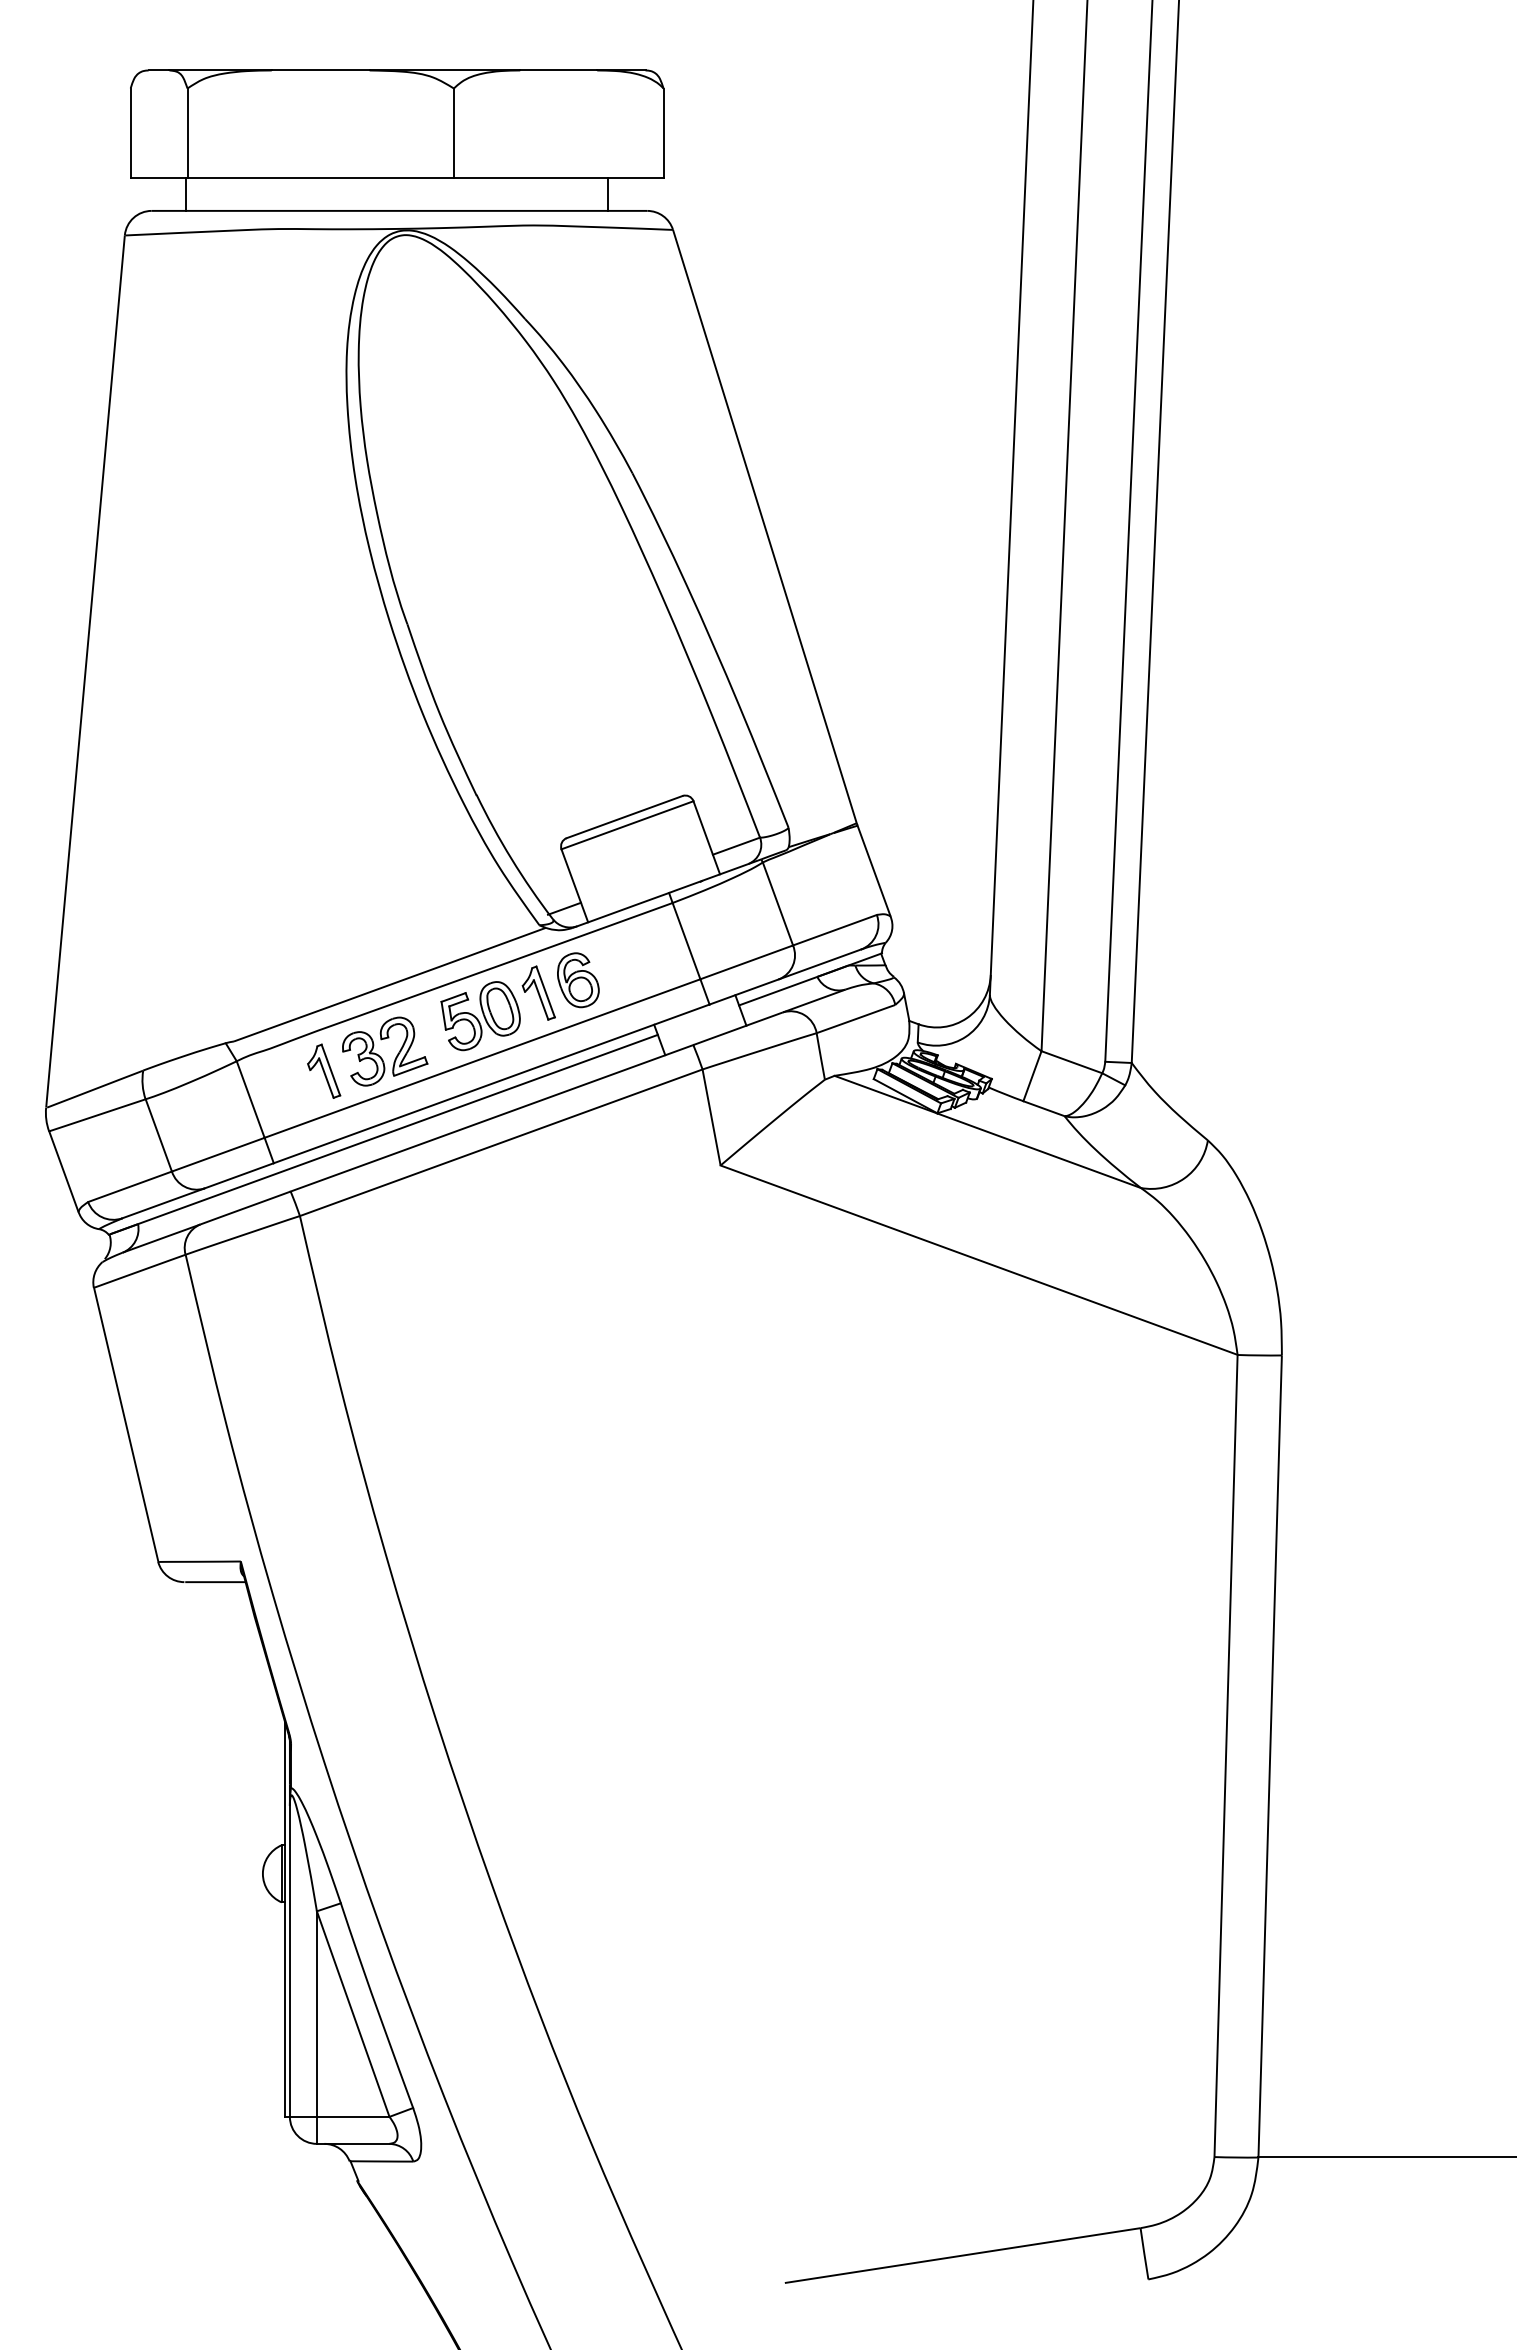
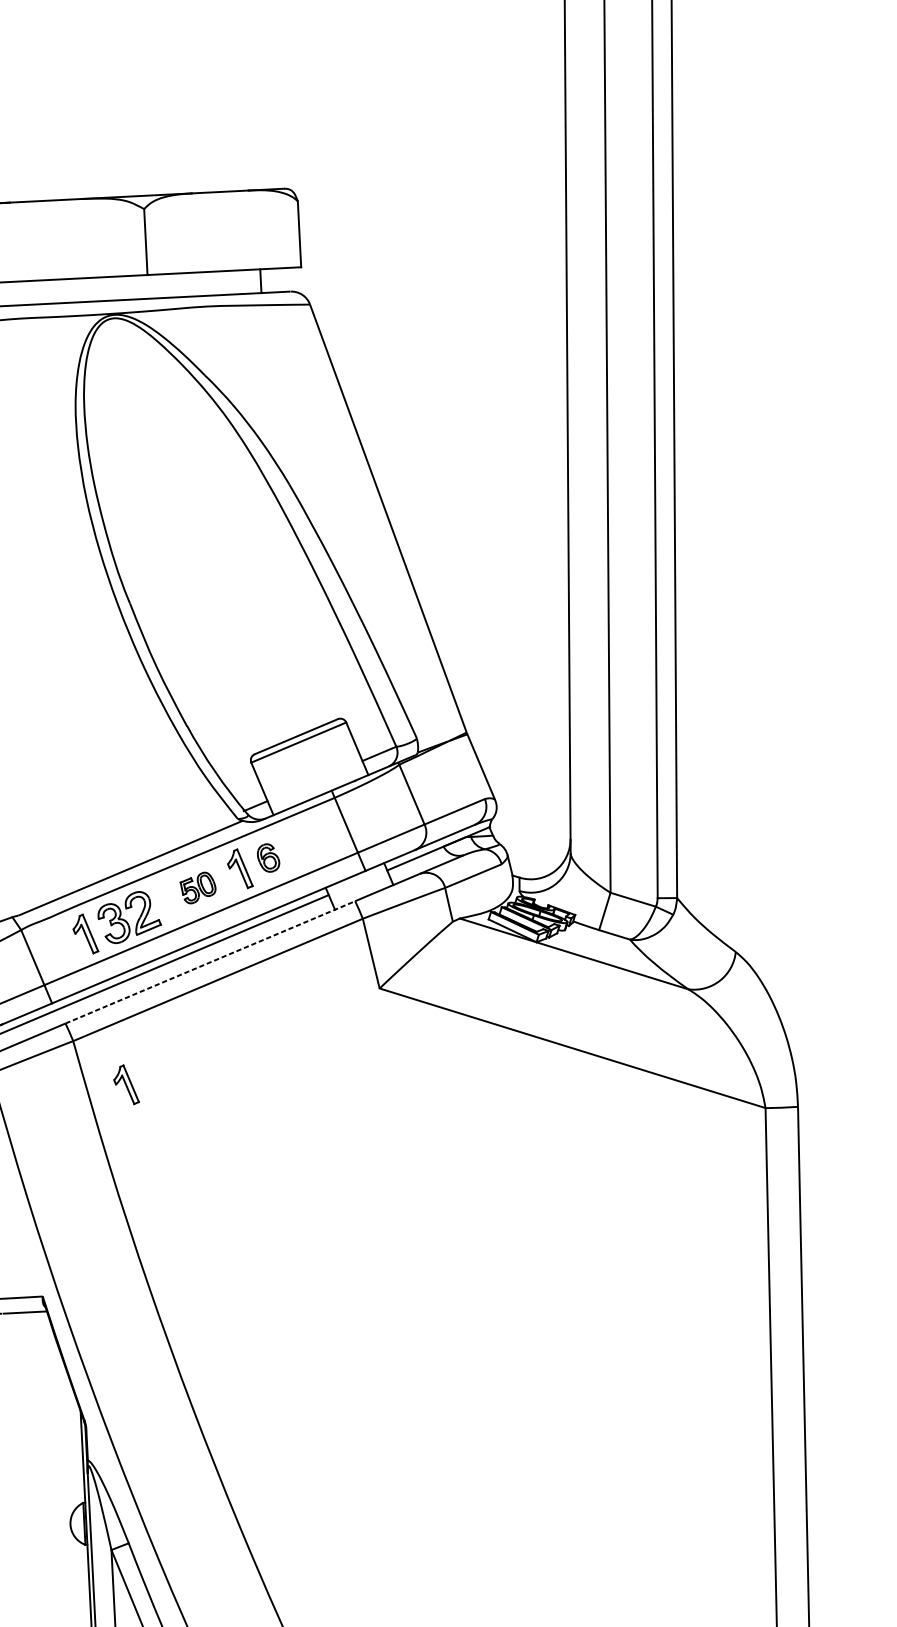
part: (578, 980) -> (268, 858), size x0.7
part: (480, 1016) -> (198, 888), size x0.6
line: (492, 1118) -> (210, 962), solid -> dashed
part: (369, 1278) -> (126, 1084), added

